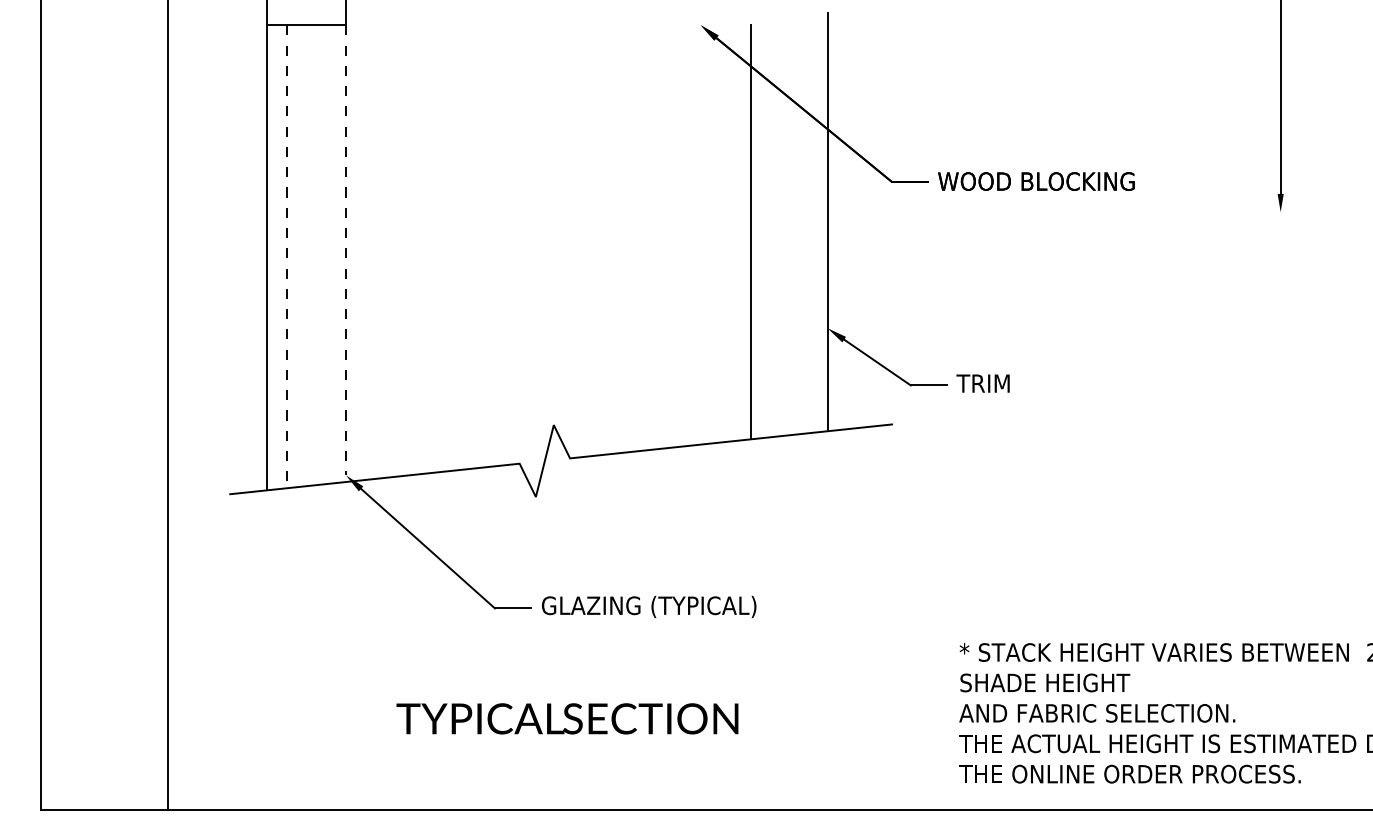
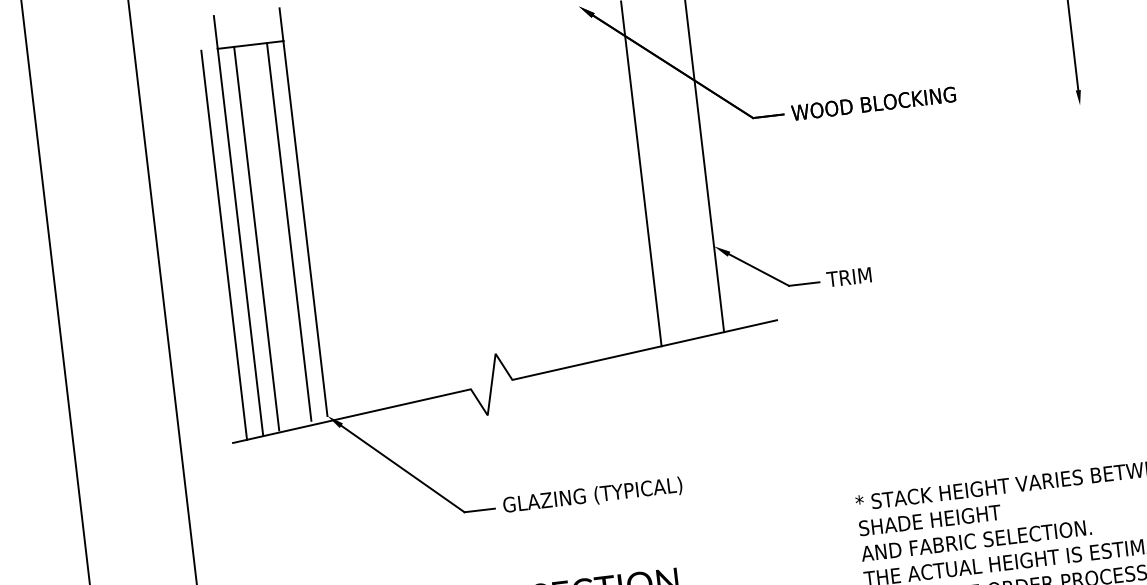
line: (345, 250) -> (305, 228), dashed -> solid
line: (326, 251) -> (289, 231), added
line: (286, 255) -> (256, 238), dashed -> solid
line: (247, 258) -> (224, 245), added

